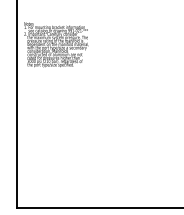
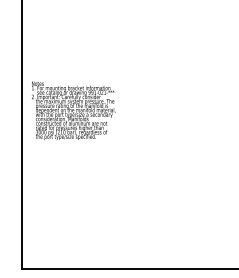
text: (56, 44) -> (73, 110), moved

